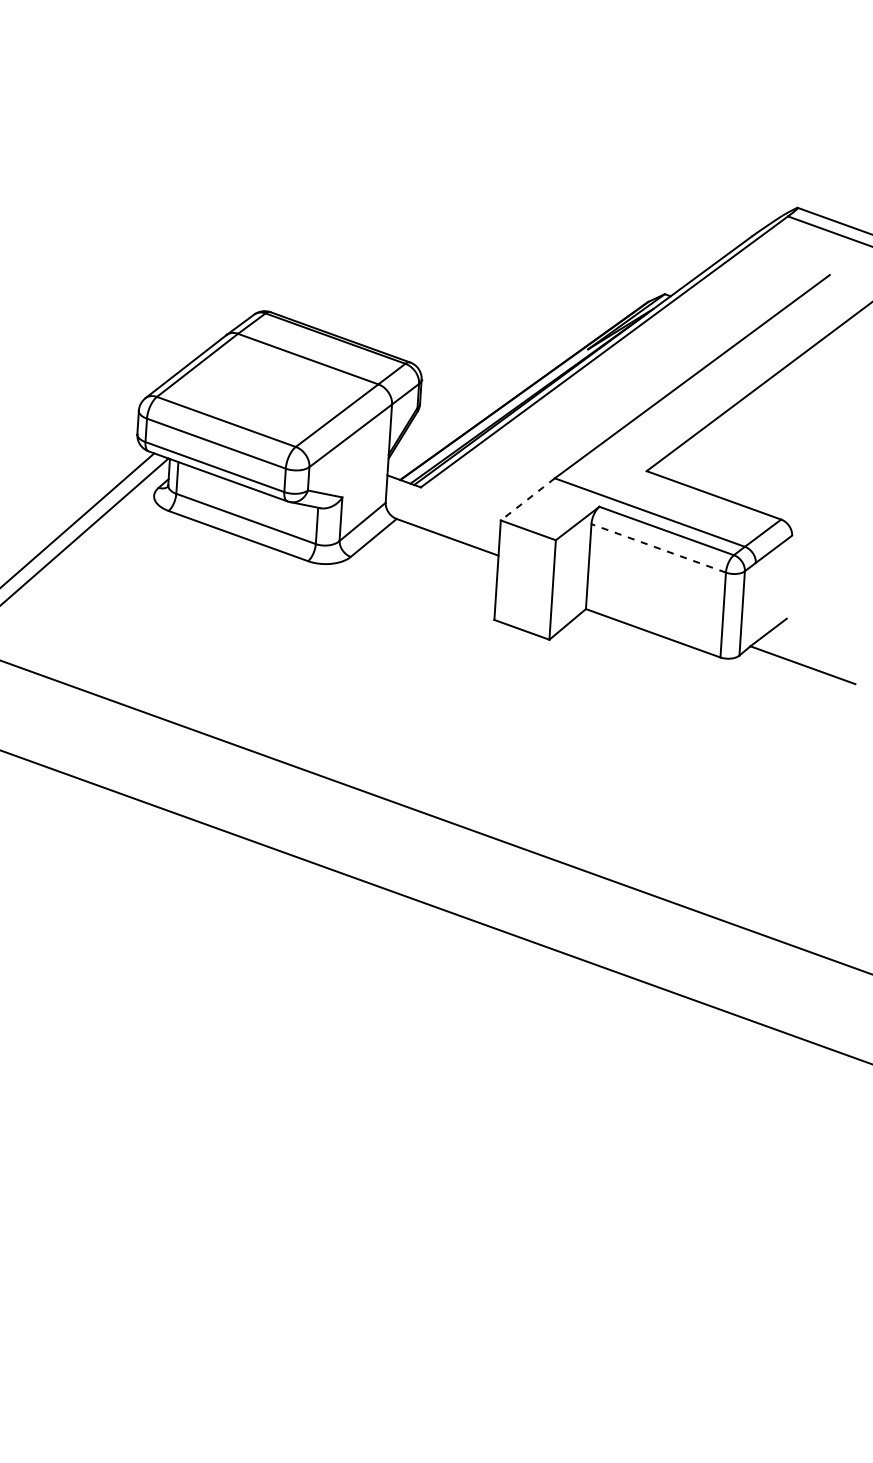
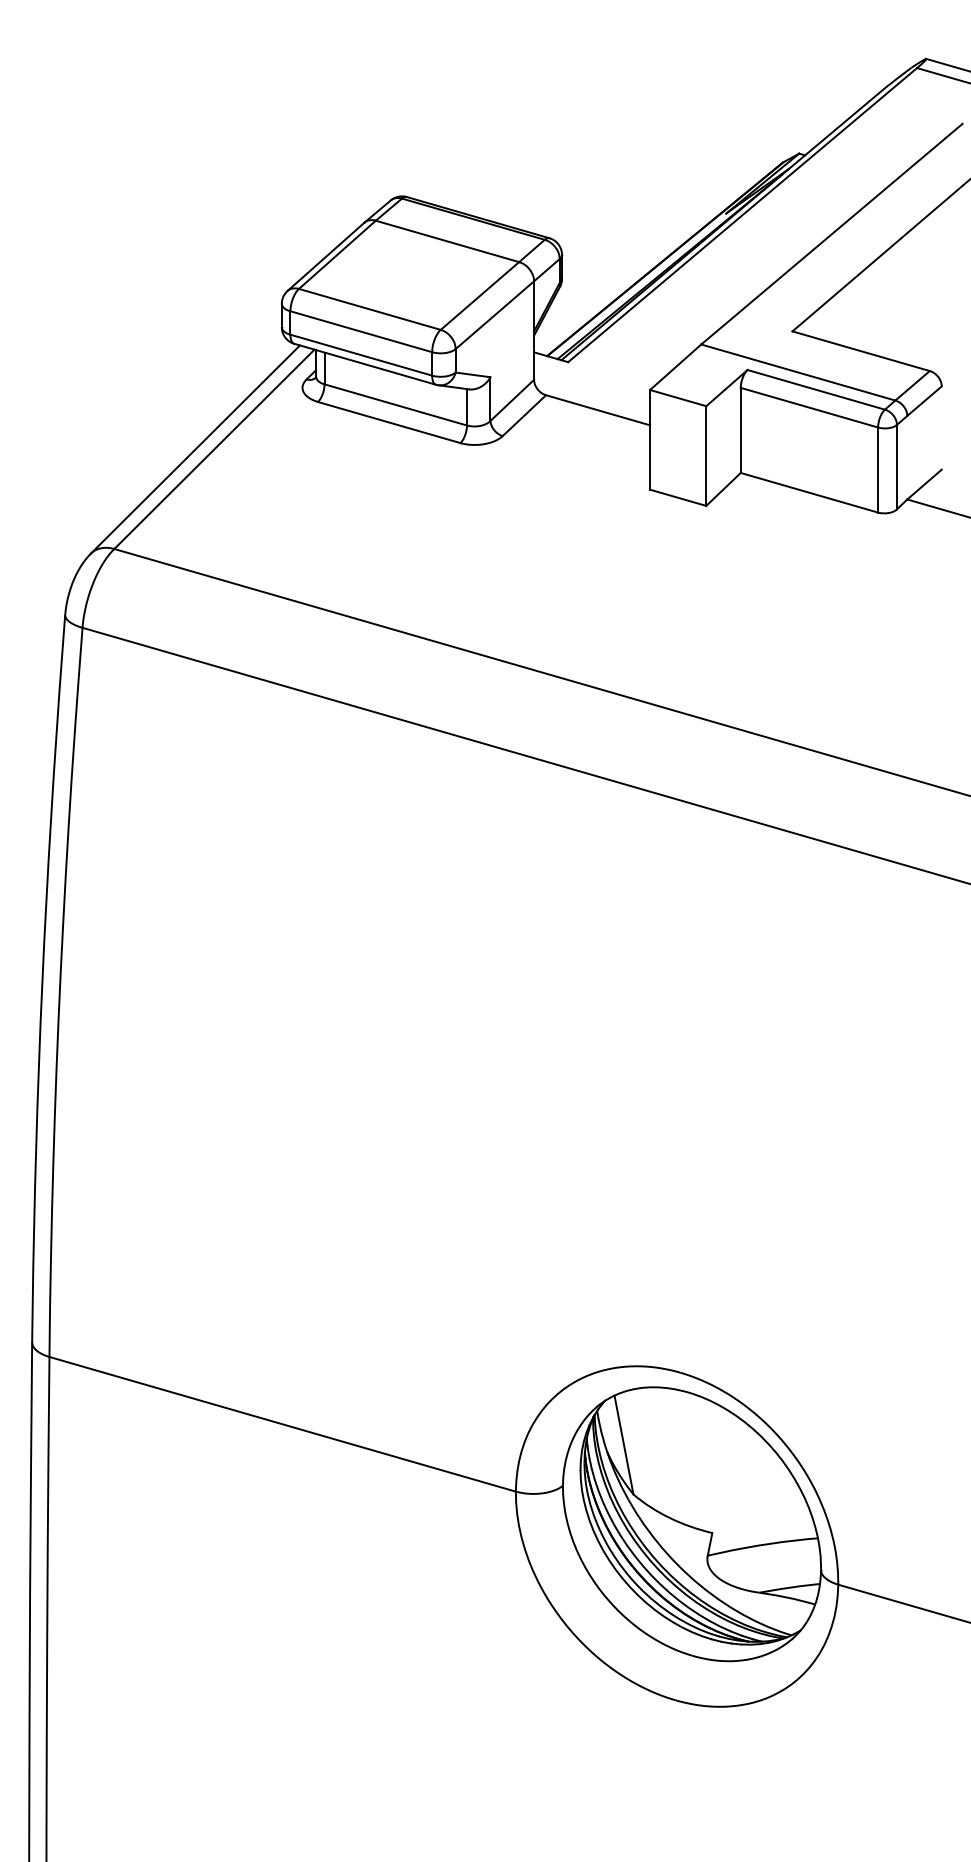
line: (527, 499) -> (675, 367), dashed -> solid
line: (657, 548) -> (808, 407), dashed -> solid

